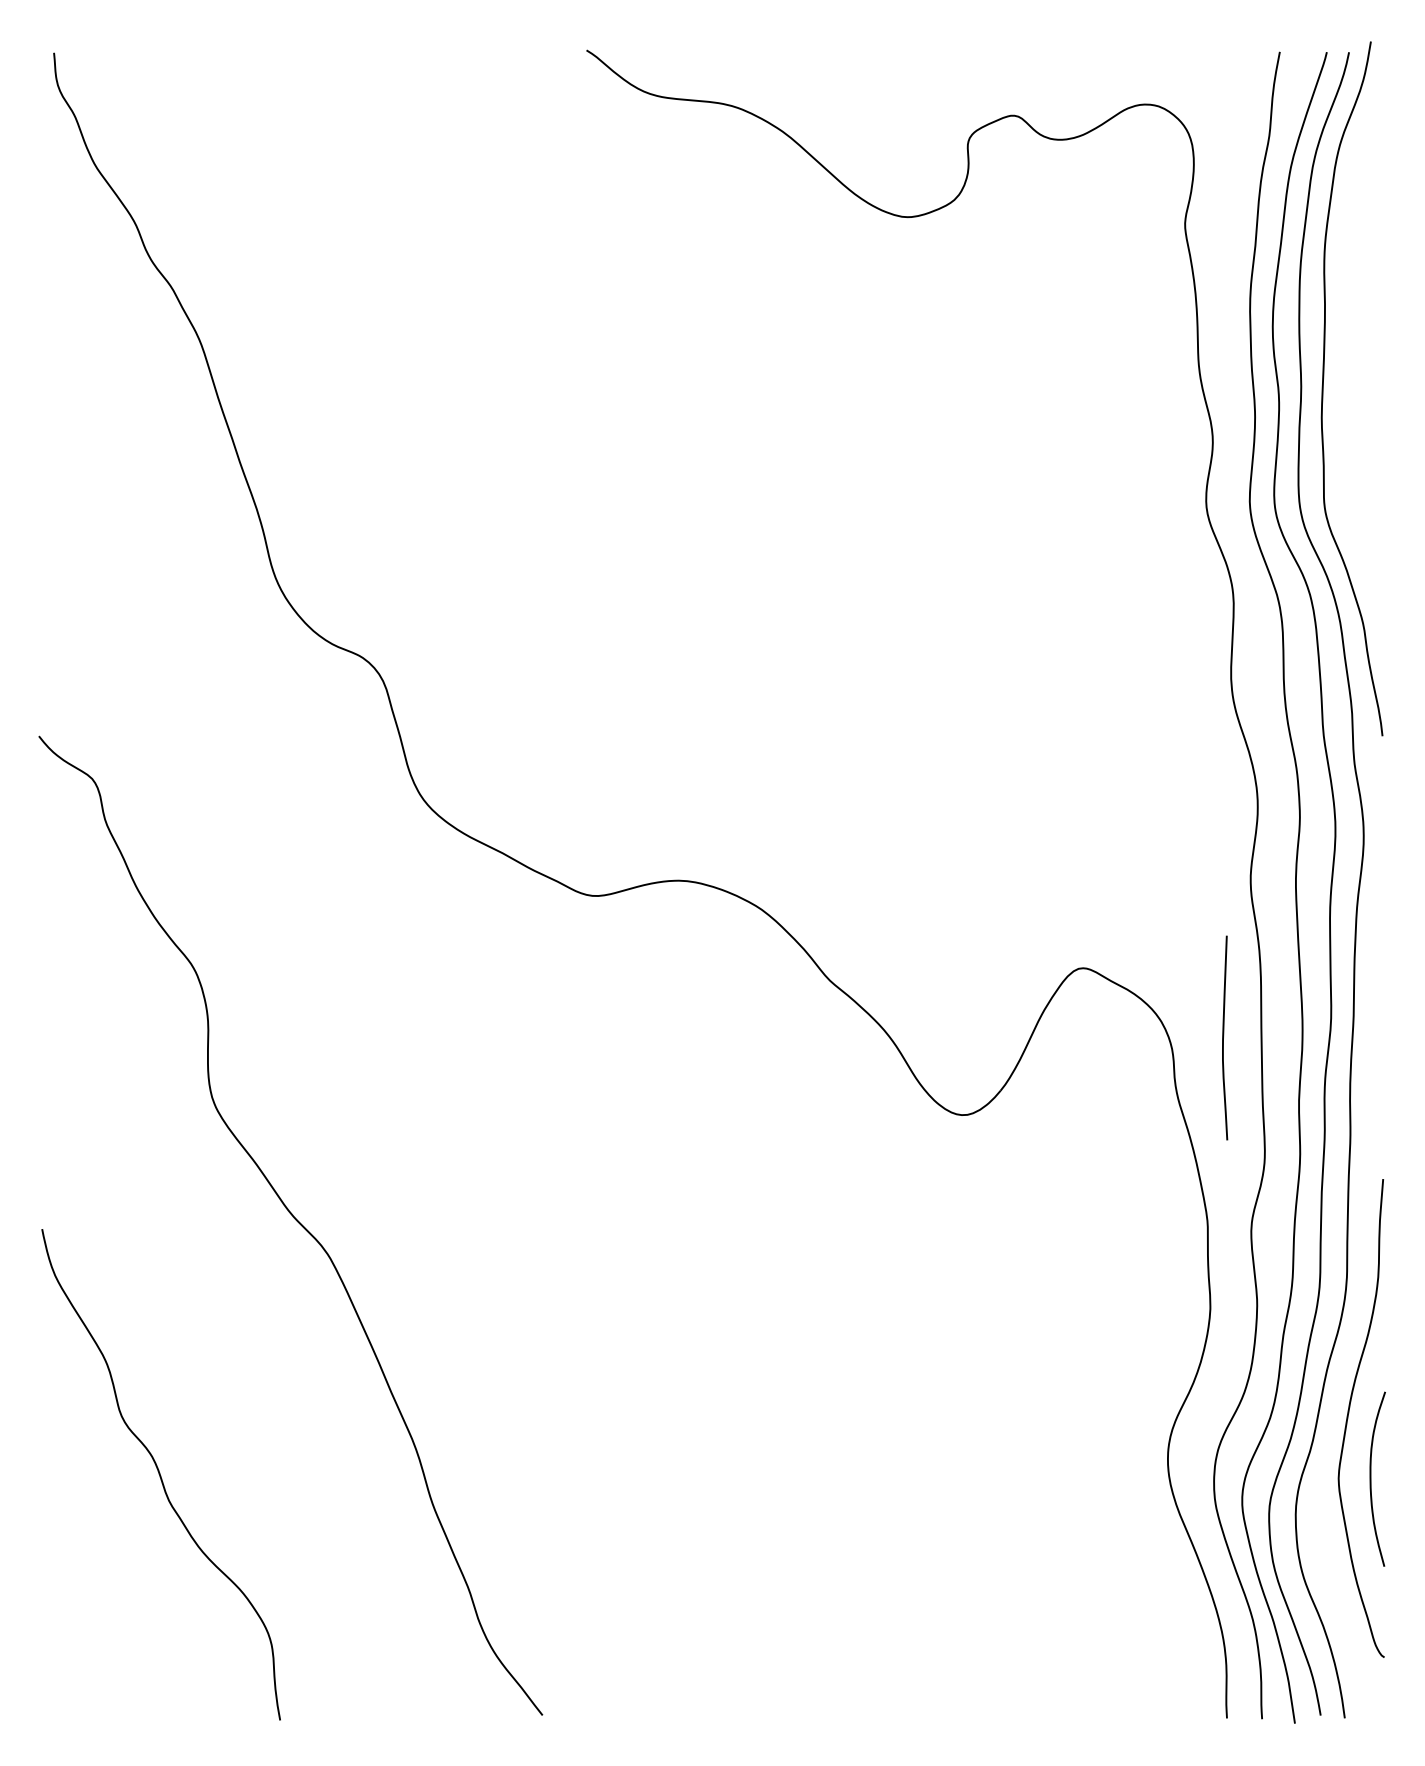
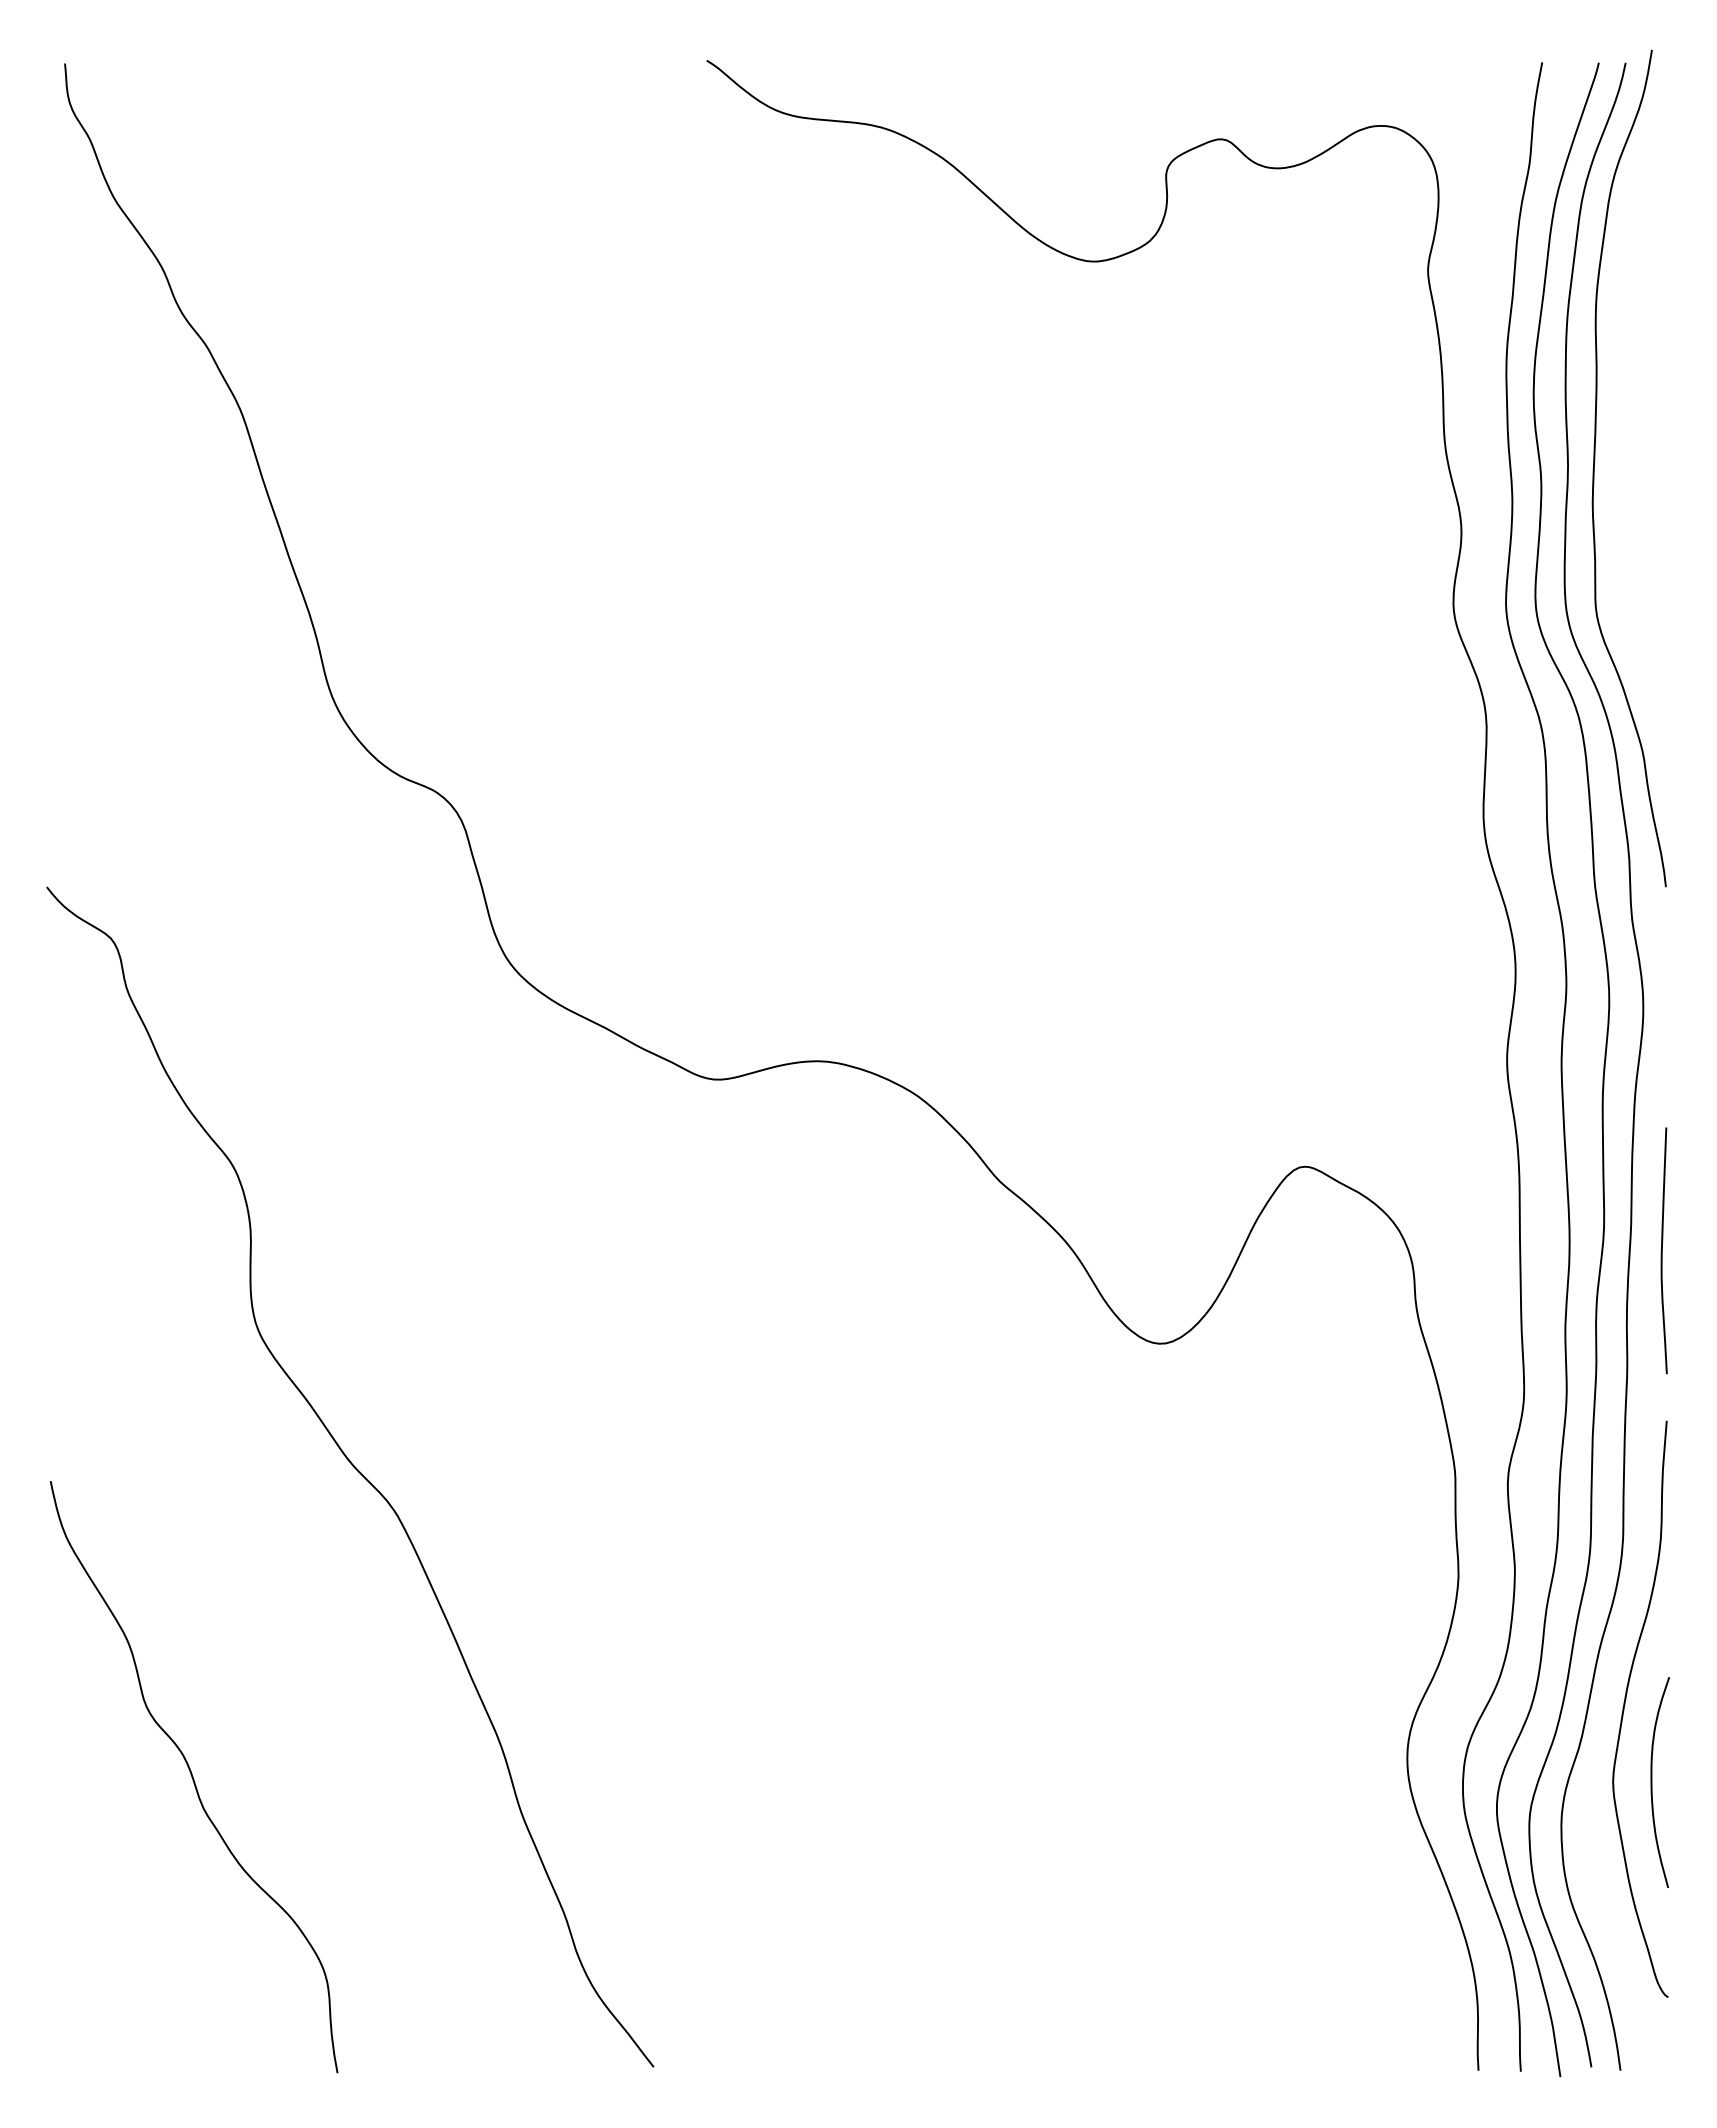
curve: (1223, 1037) -> (1662, 1250), moved

